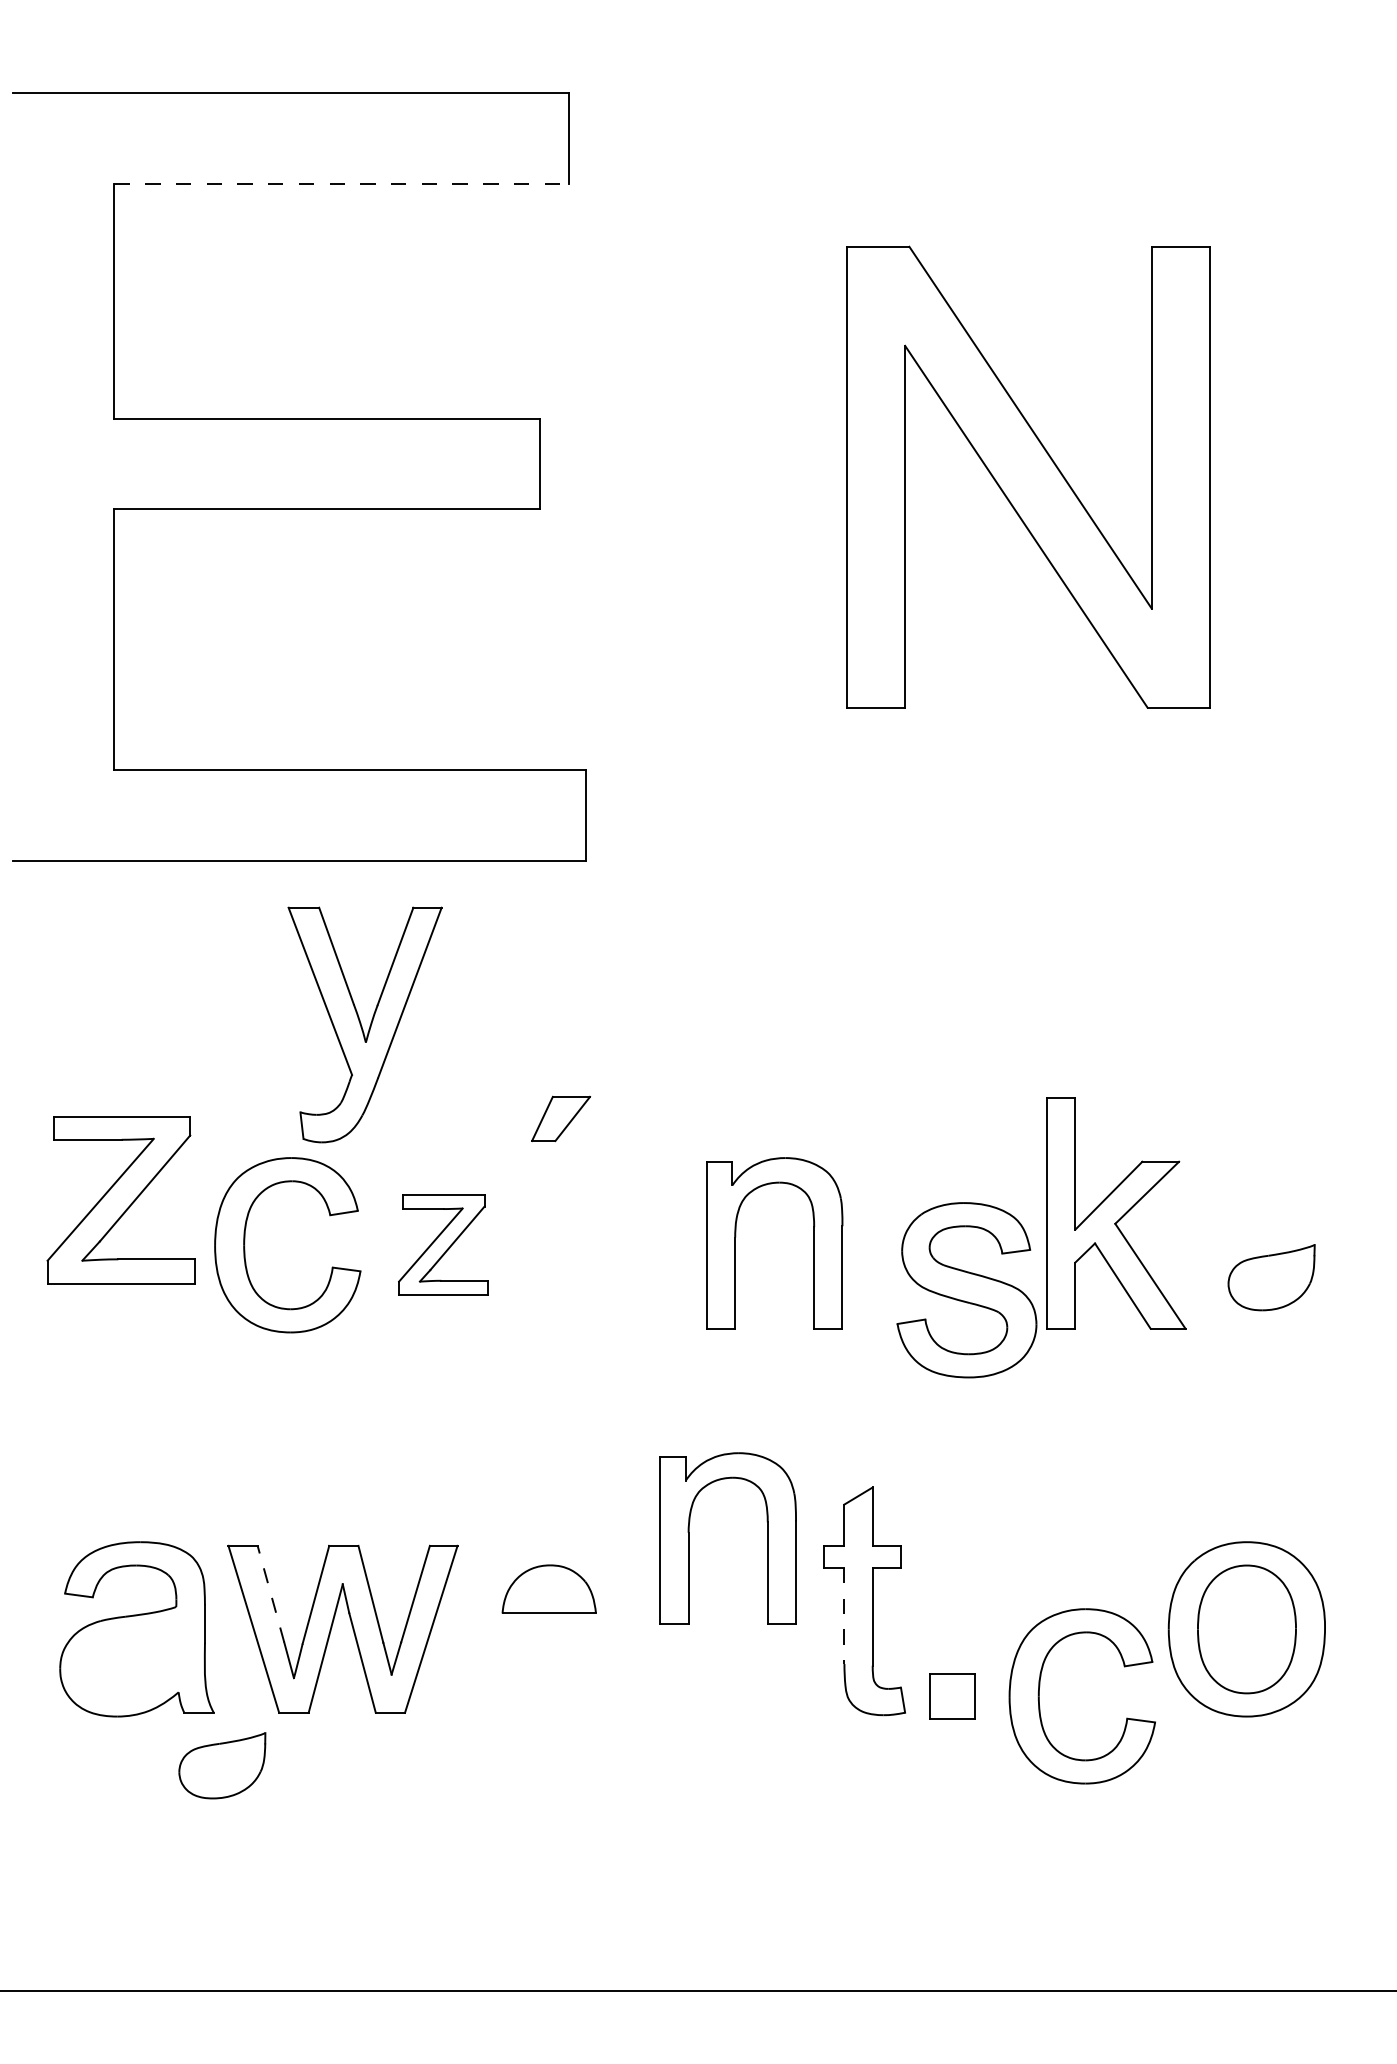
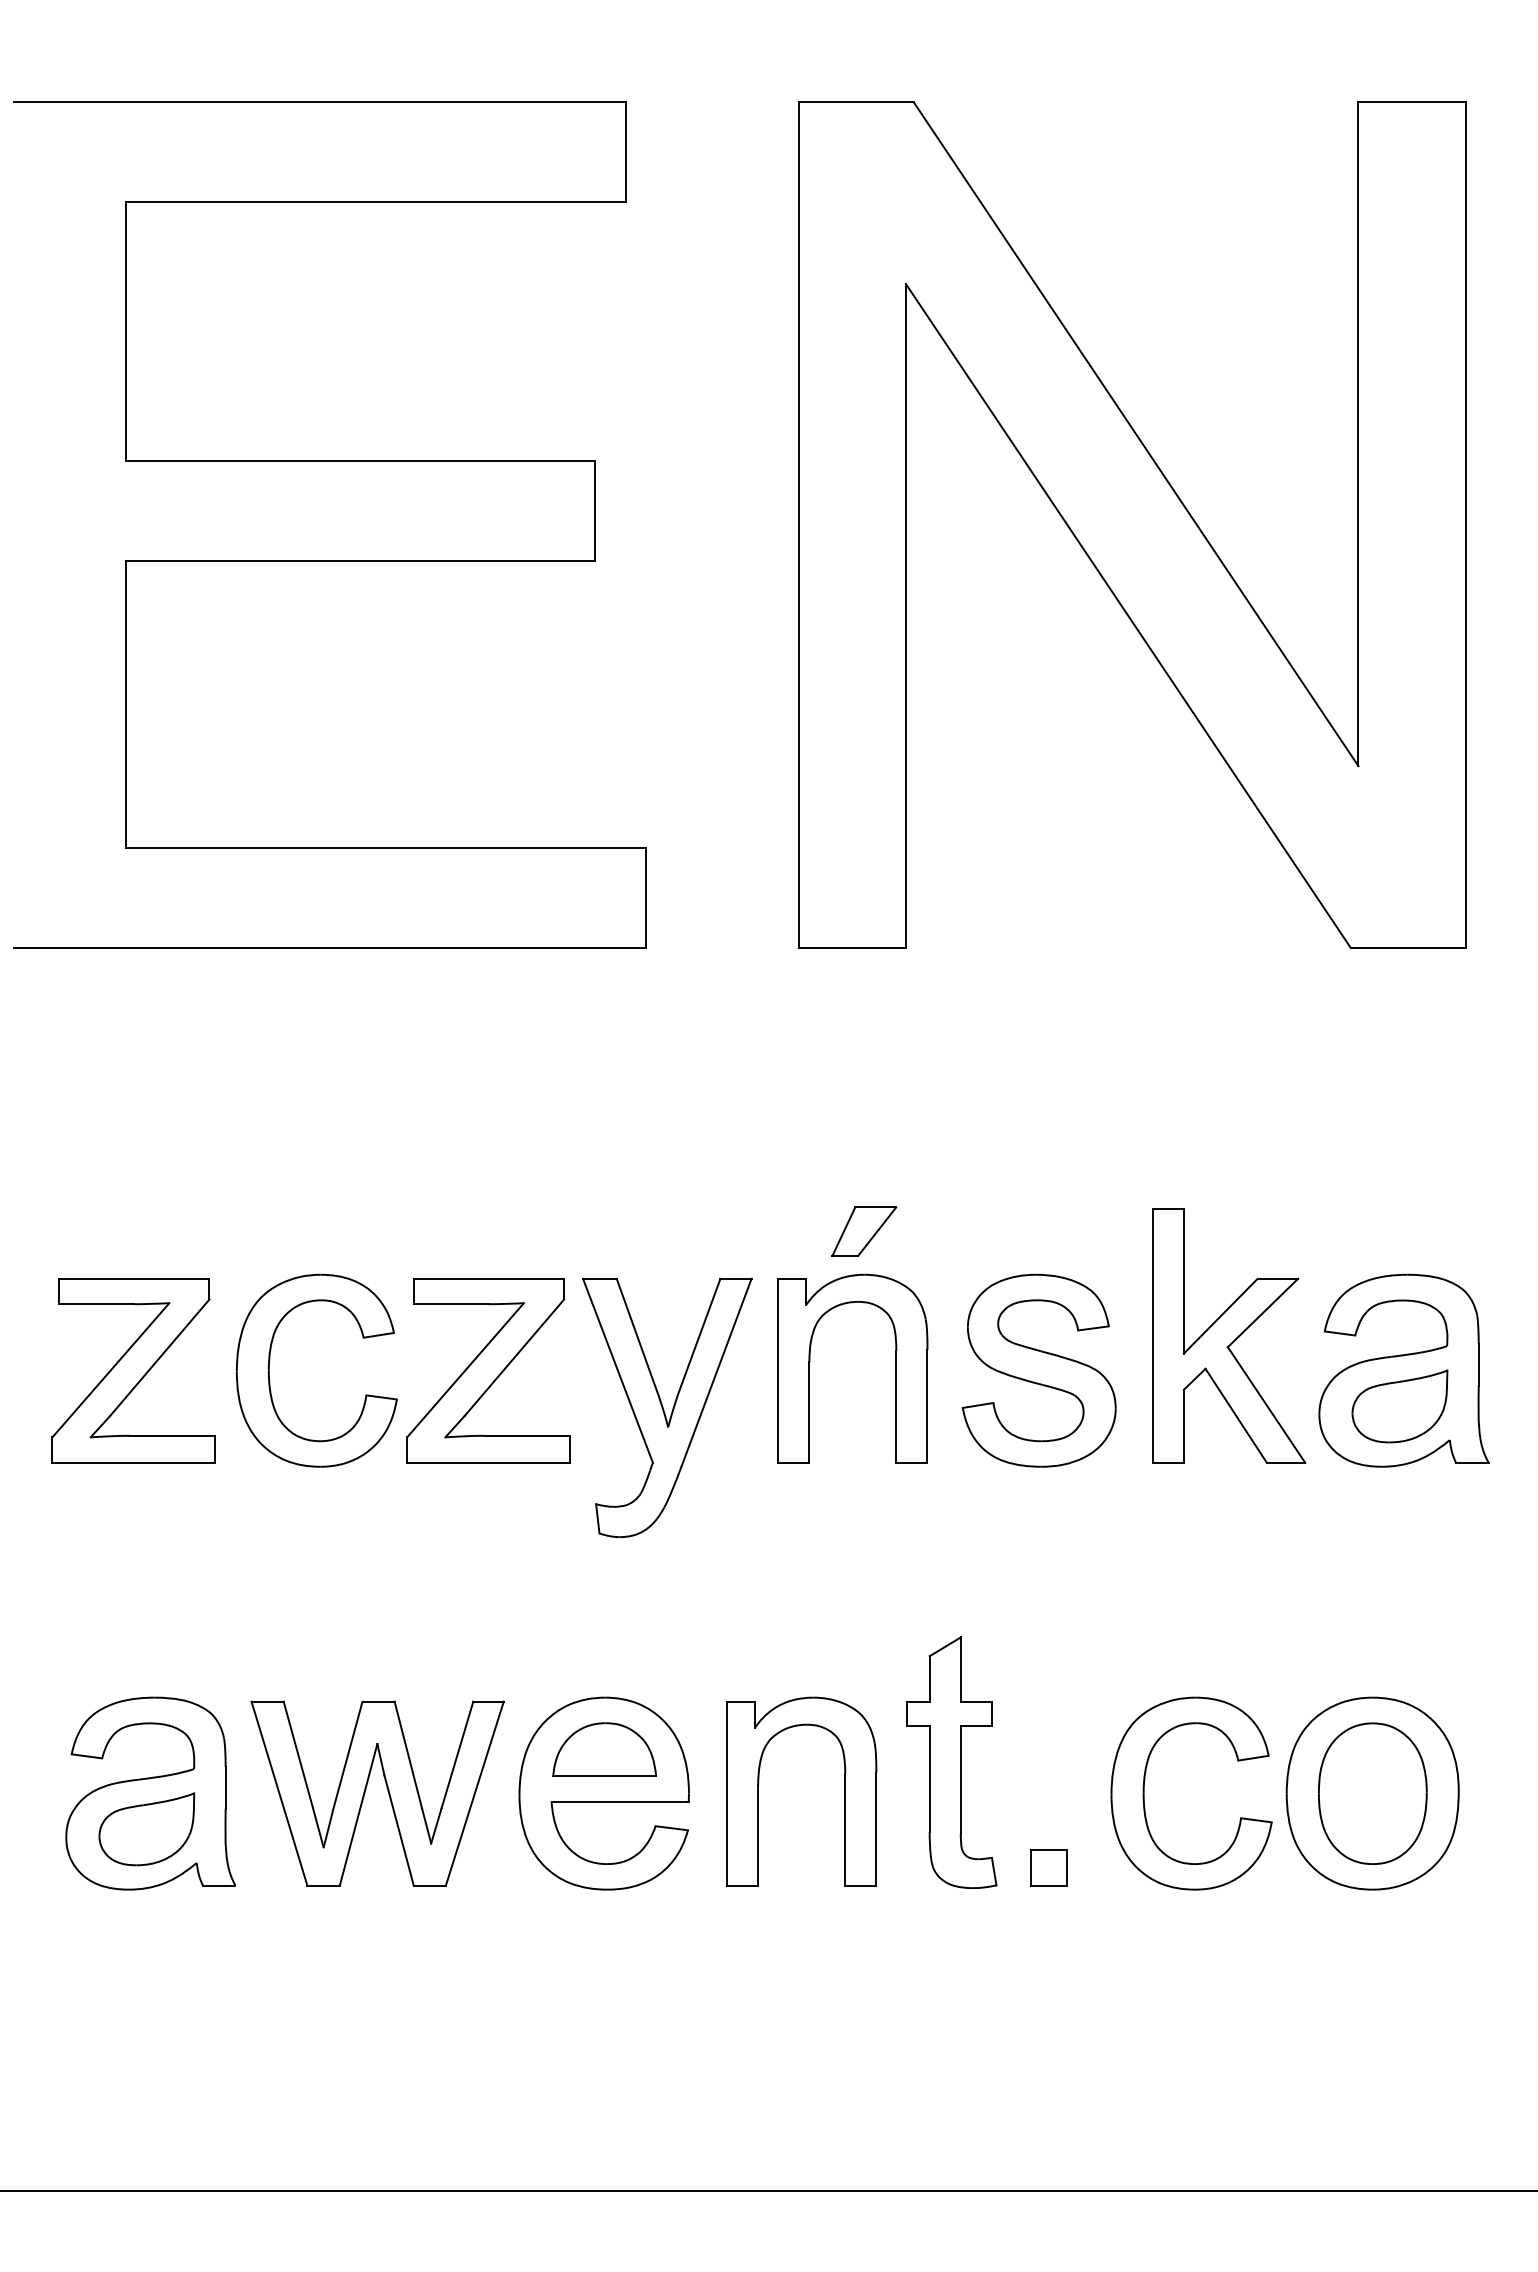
line: (342, 183) -> (377, 201), dashed -> solid
part: (1028, 477) -> (1132, 525), size x1.67
part: (364, 1024) -> (666, 1407), moved
part: (561, 1118) -> (864, 1231), moved
part: (120, 1200) -> (132, 1371), moved
part: (442, 1245) -> (487, 1371), size x1.67
part: (1274, 1245) -> (1403, 1371), added
part: (966, 1290) -> (1038, 1371), moved
part: (689, 1538) -> (759, 1791), moved
line: (270, 1593) -> (297, 1754), dashed -> solid
line: (844, 1616) -> (929, 1779), dashed -> solid
part: (548, 1629) -> (603, 1793), added
part: (952, 1696) -> (1048, 1867), size x0.71
part: (1039, 1696) -> (1144, 1793), moved
part: (222, 1765) -> (146, 1829), moved

